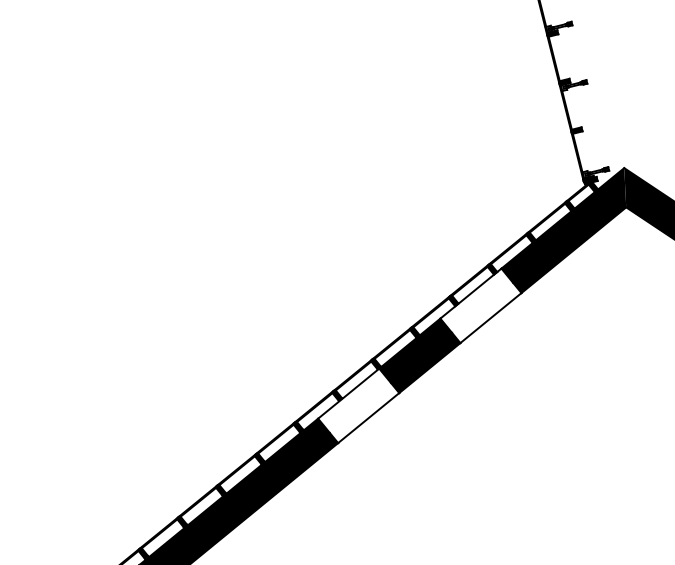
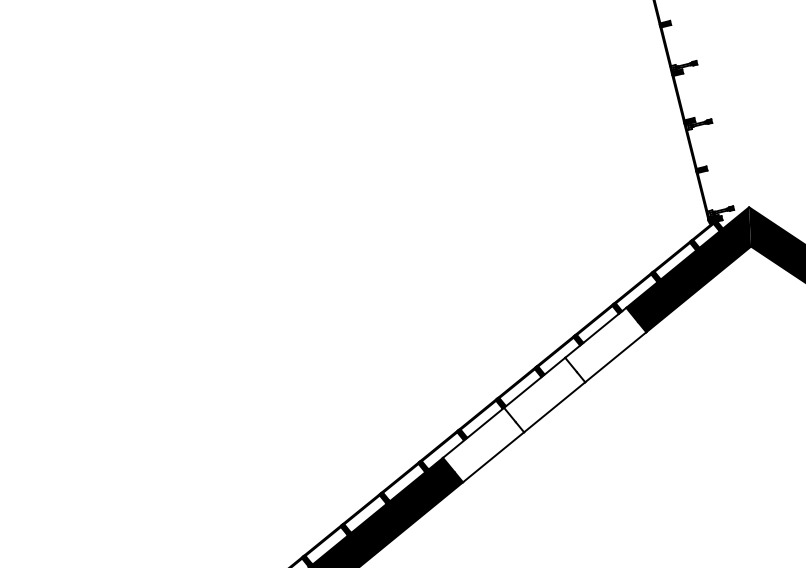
fill: (419, 355) -> (544, 394), removed

